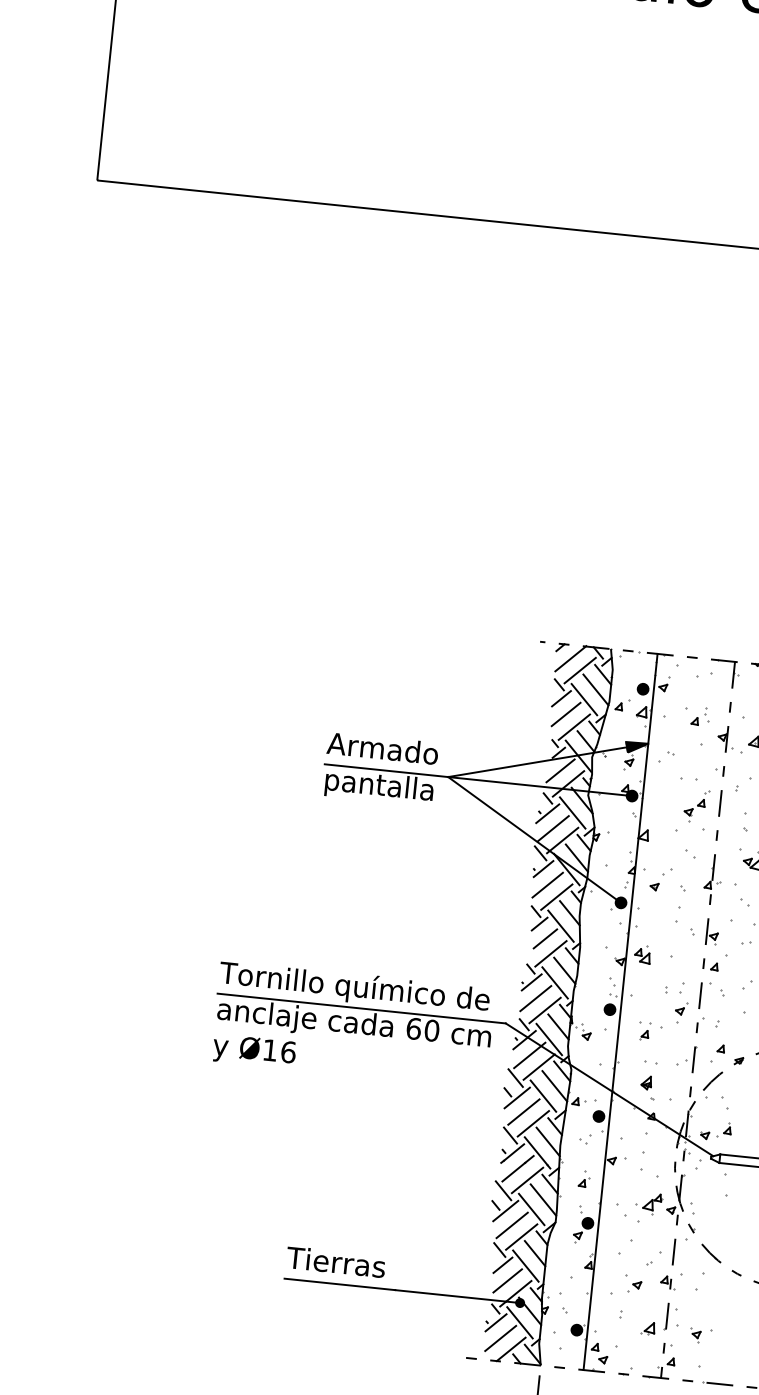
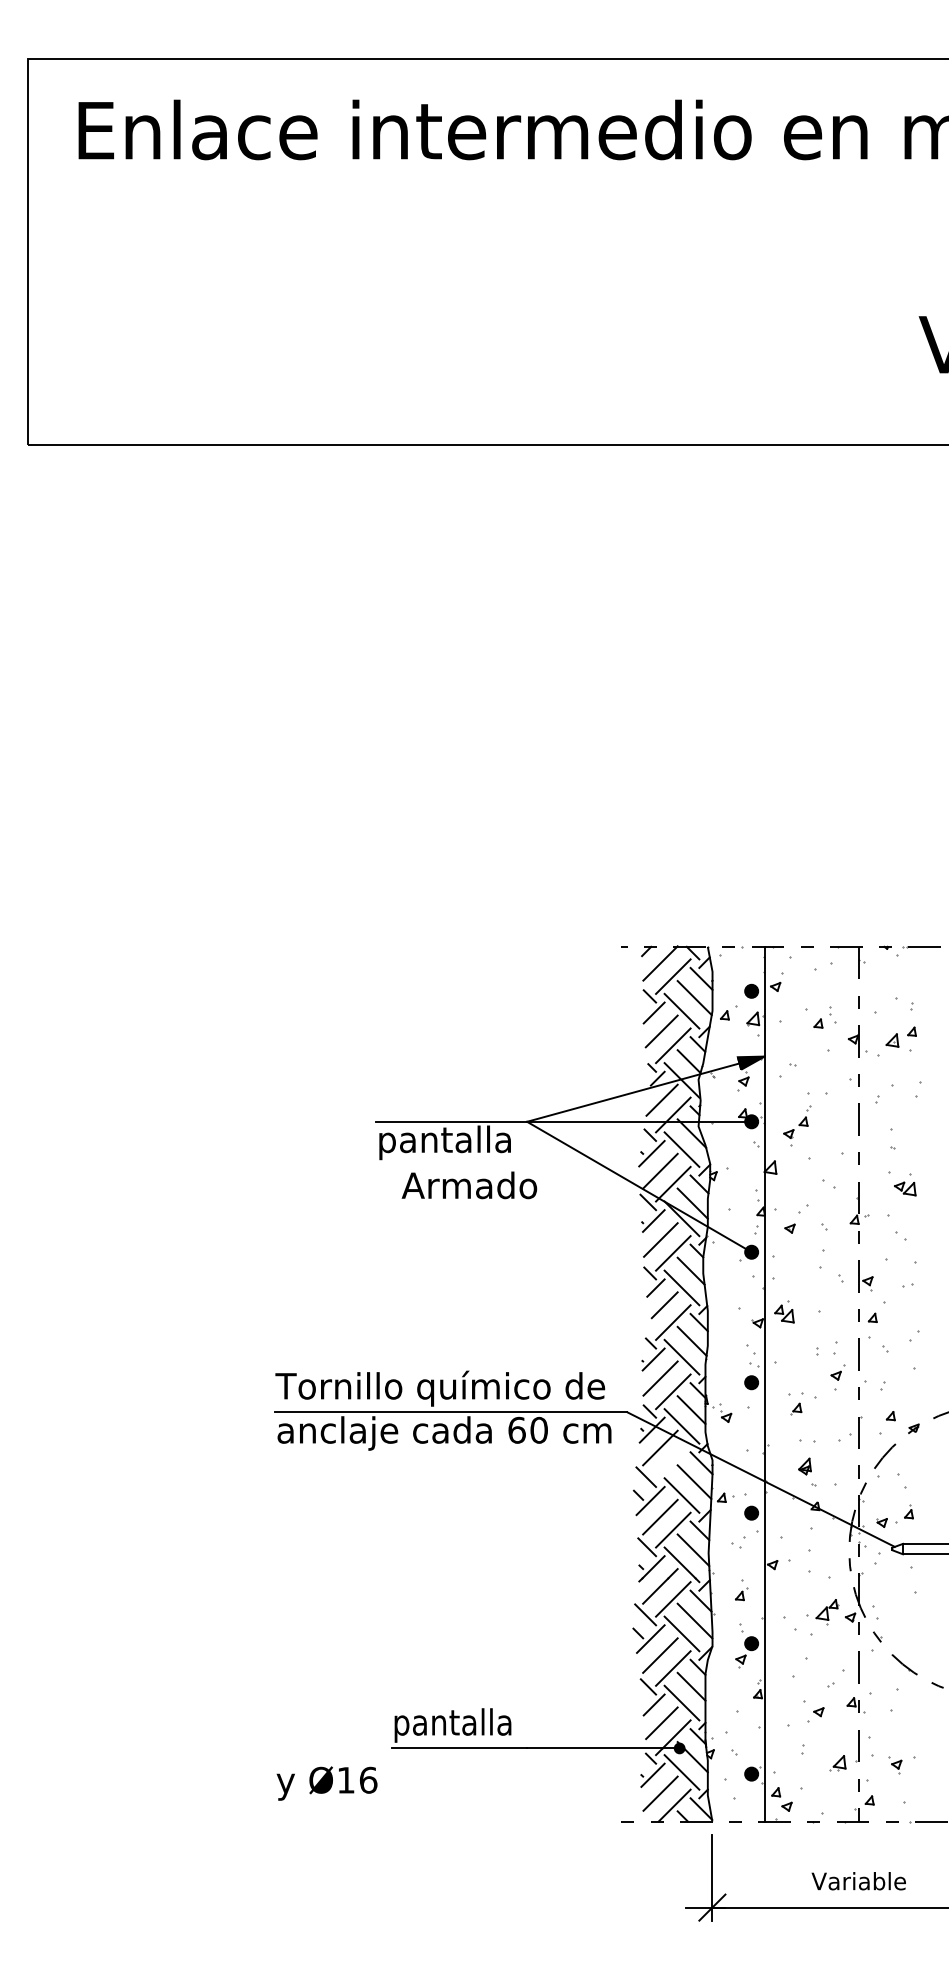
text: (382, 748) -> (469, 1185), moved
part: (696, 805) -> (797, 1125), moved
text: (253, 1051) -> (326, 1783), moved
line: (539, 1066) -> (673, 1460), removed
text: (335, 1264) -> (451, 1725), Tierras -> pantalla

